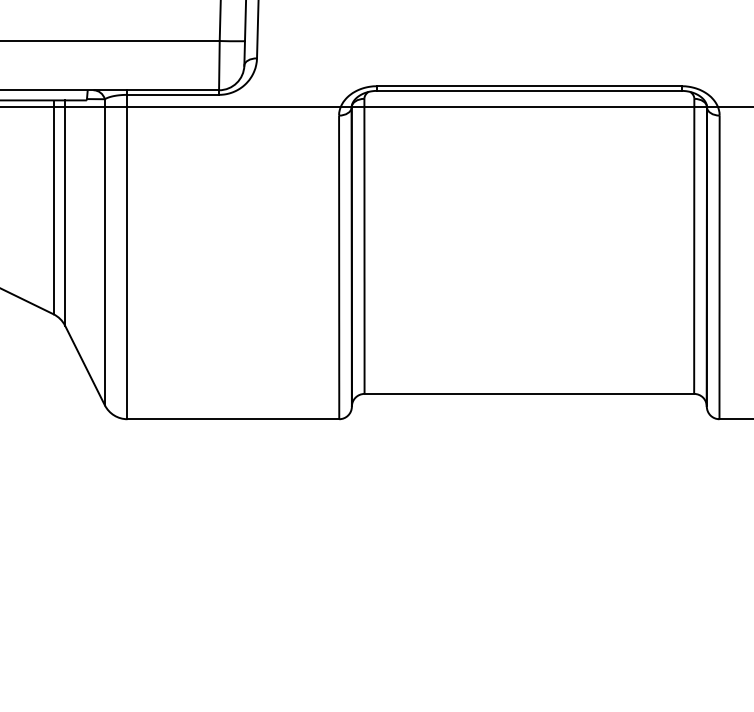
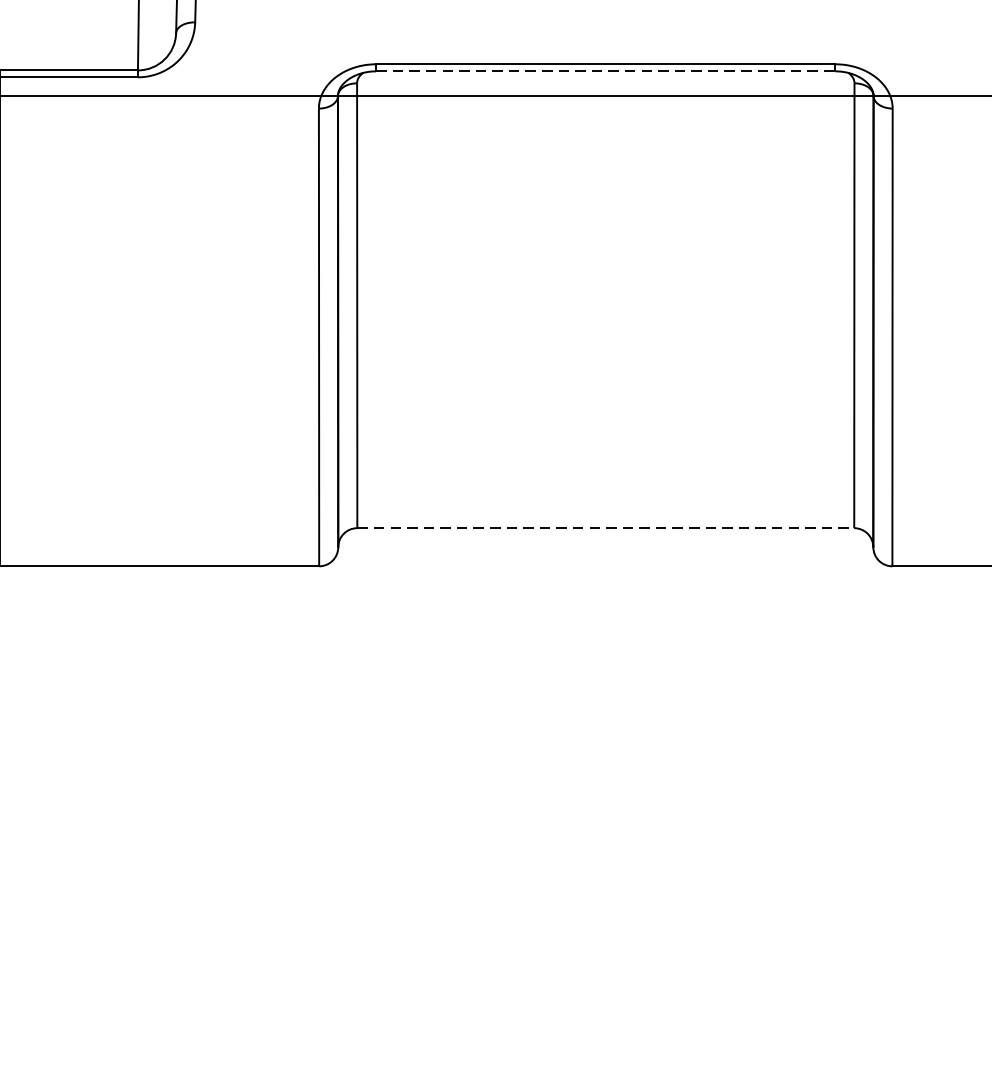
line: (529, 90) -> (605, 70), solid -> dashed
line: (529, 393) -> (605, 527), solid -> dashed

